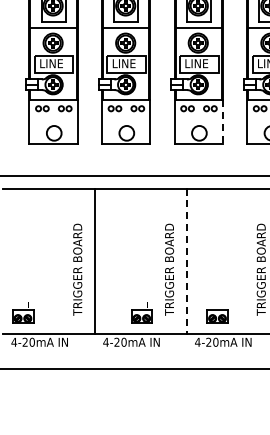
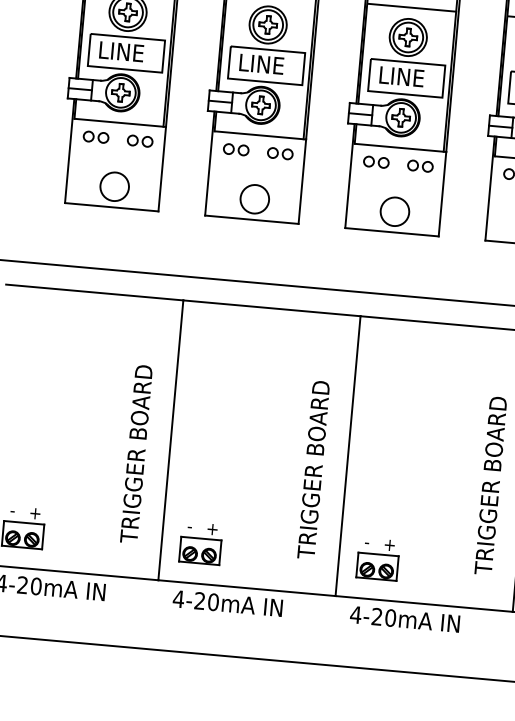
line: (223, 122) -> (443, 194), dashed -> solid
line: (186, 261) -> (347, 456), dashed -> solid
part: (141, 312) -> (200, 542), moved
part: (217, 316) -> (377, 566), moved

